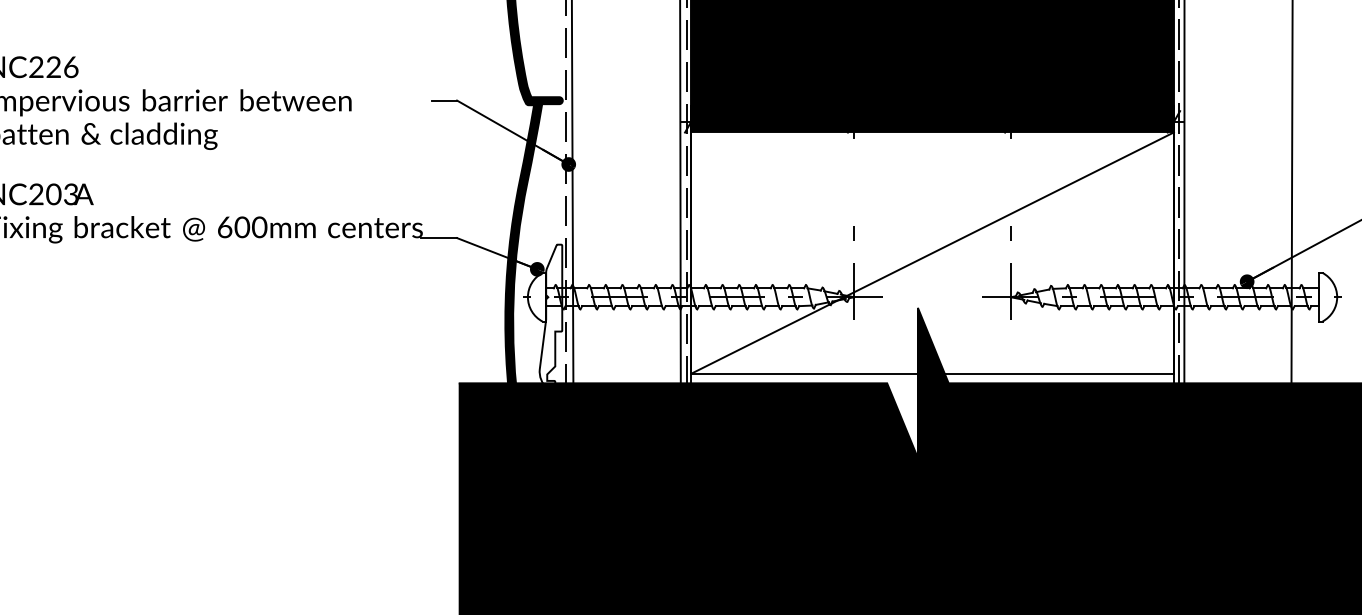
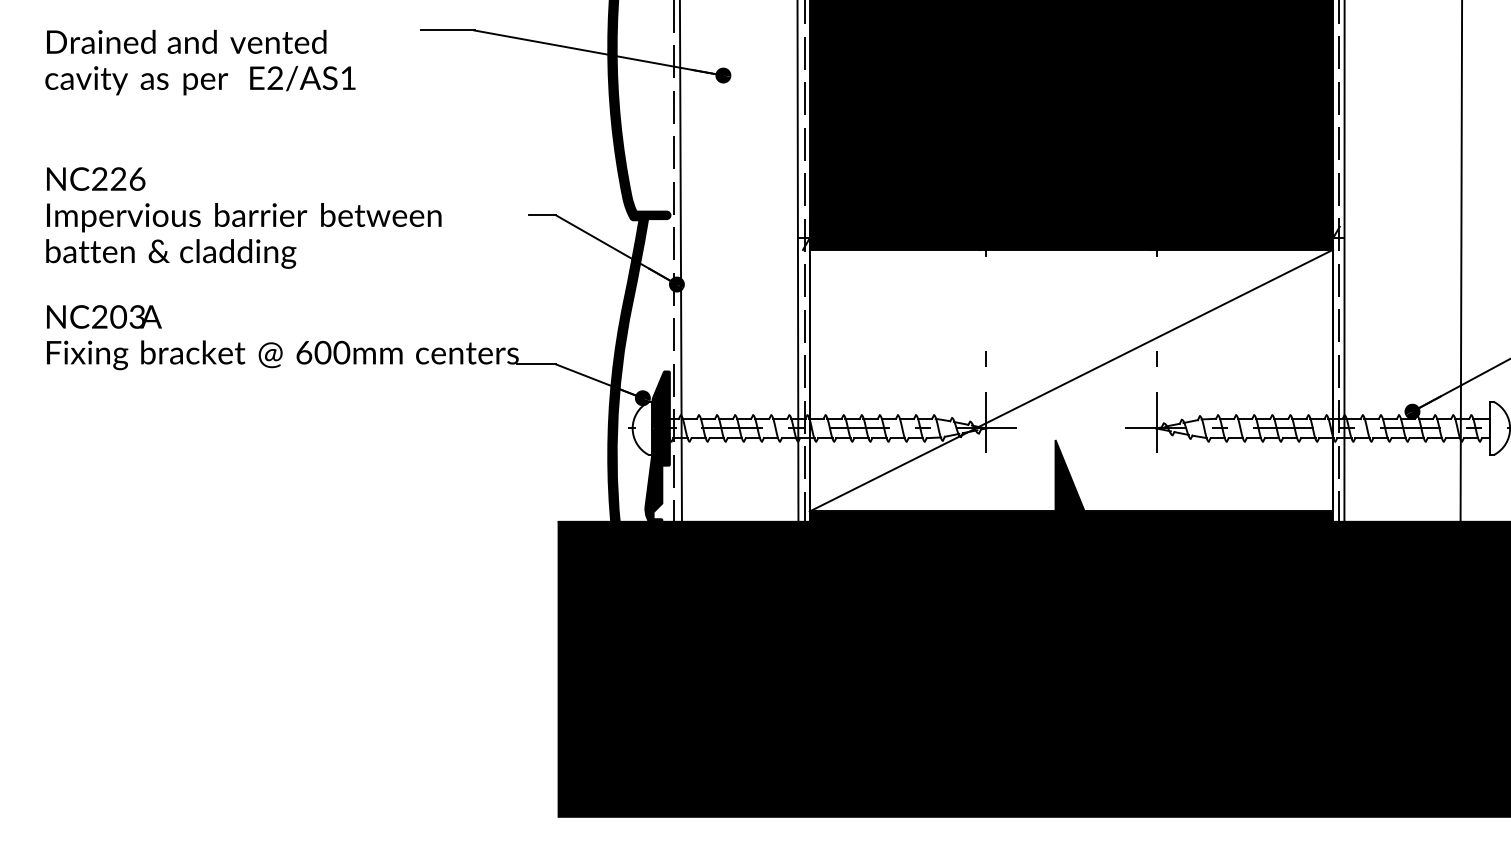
fill: (550, 316) -> (657, 449), added
fill: (932, 415) -> (1071, 556), added

